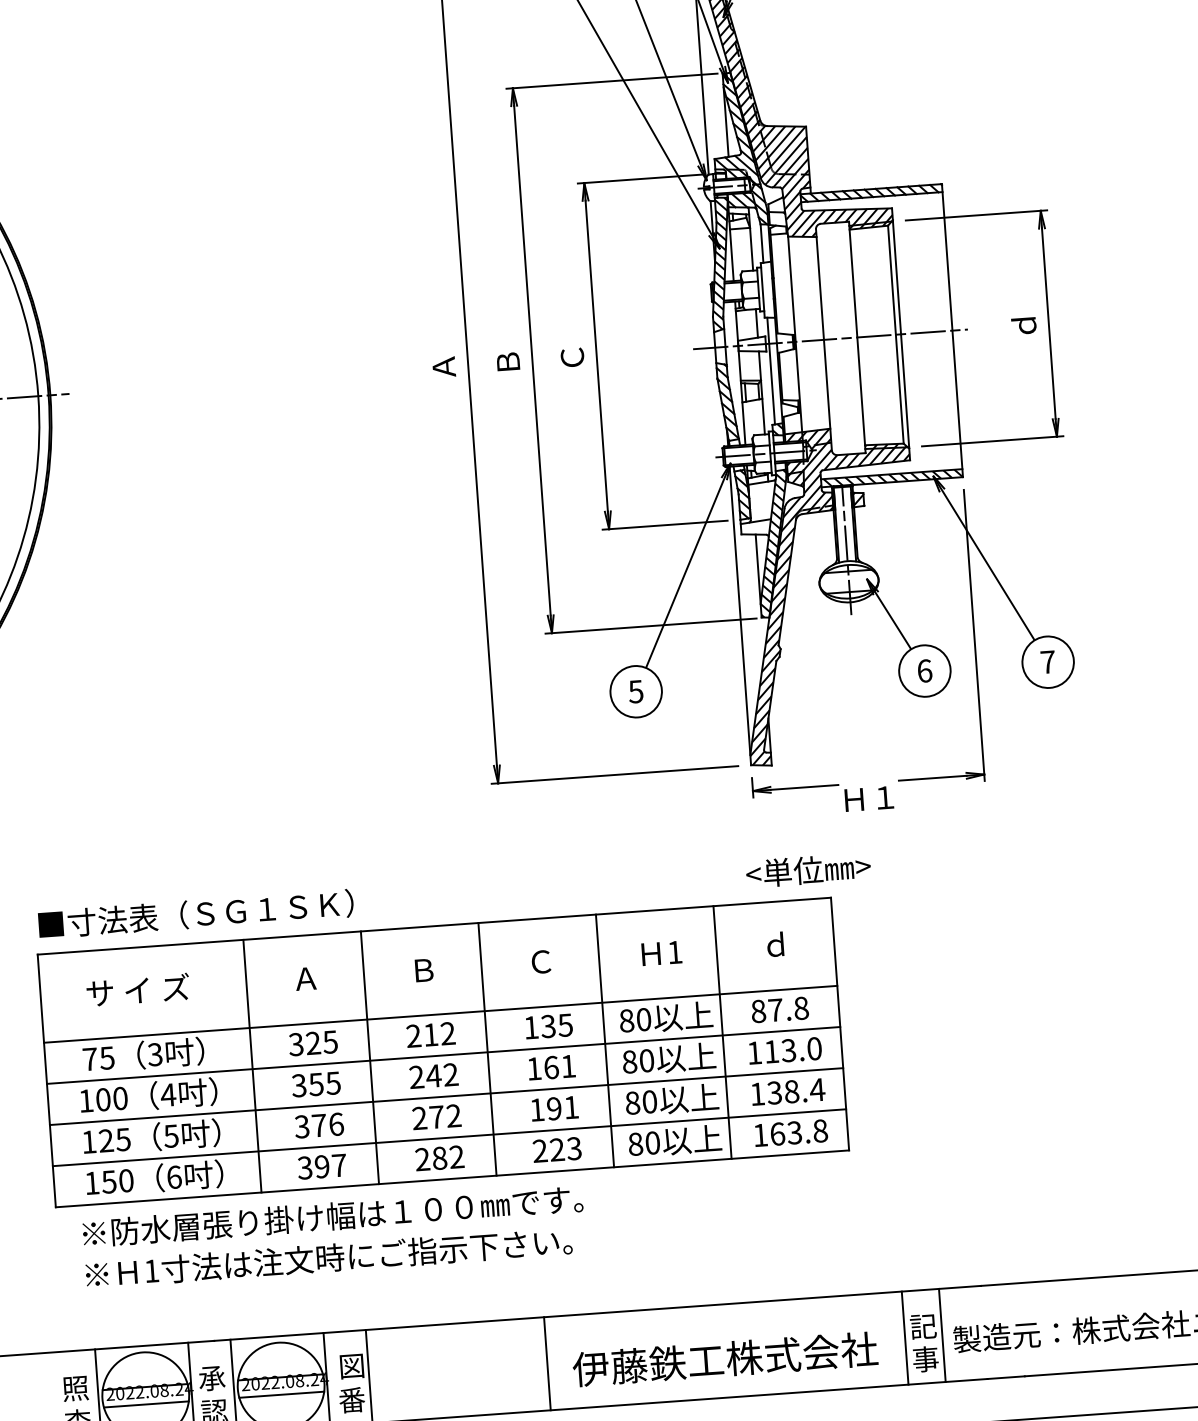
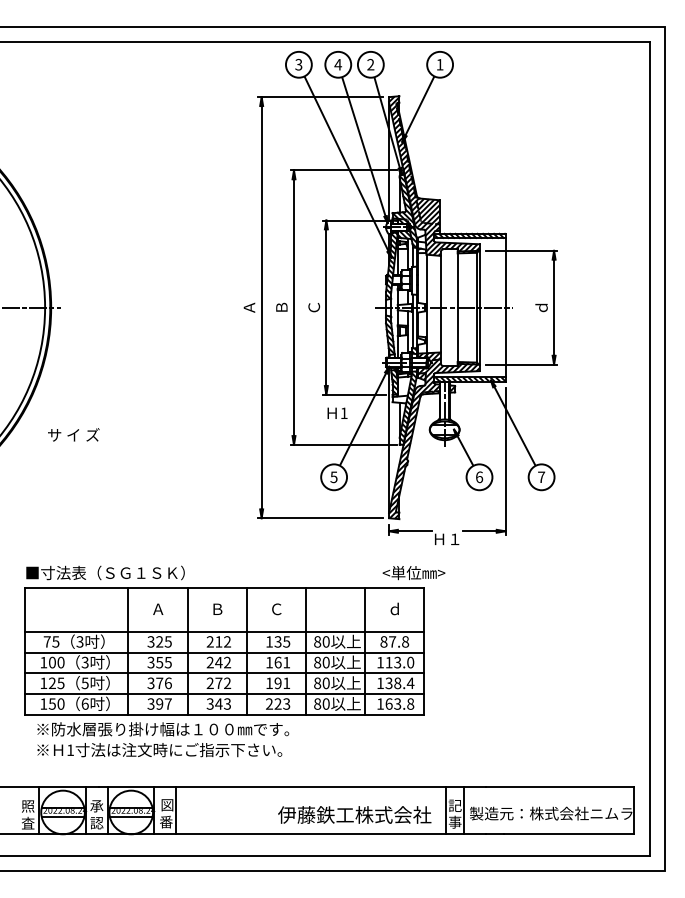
text: (661, 951) -> (337, 412), moved
text: (137, 989) -> (73, 434), moved
text: (167, 1094) -> (84, 662), 4 -> 3
text: (438, 1157) -> (218, 703), 282 -> 343
line: (547, 1362) -> (265, 810), removed

